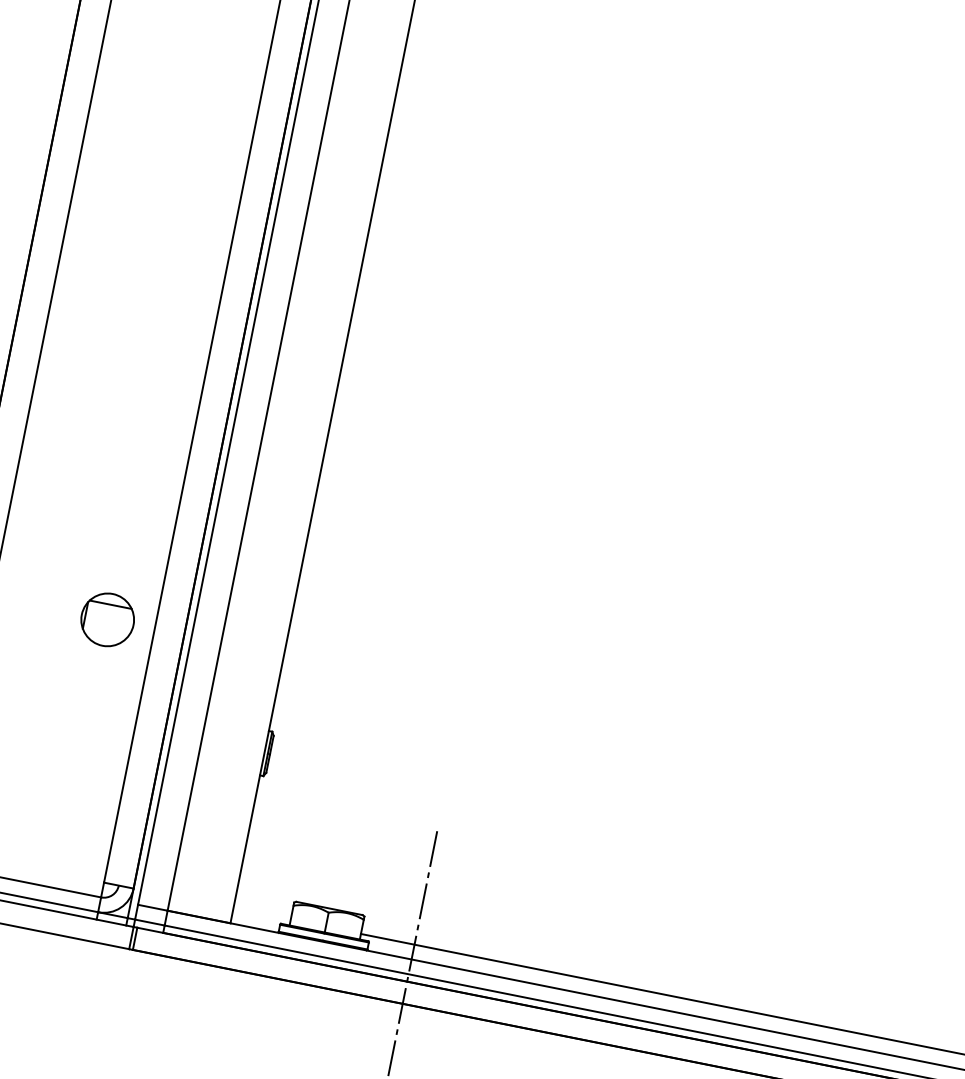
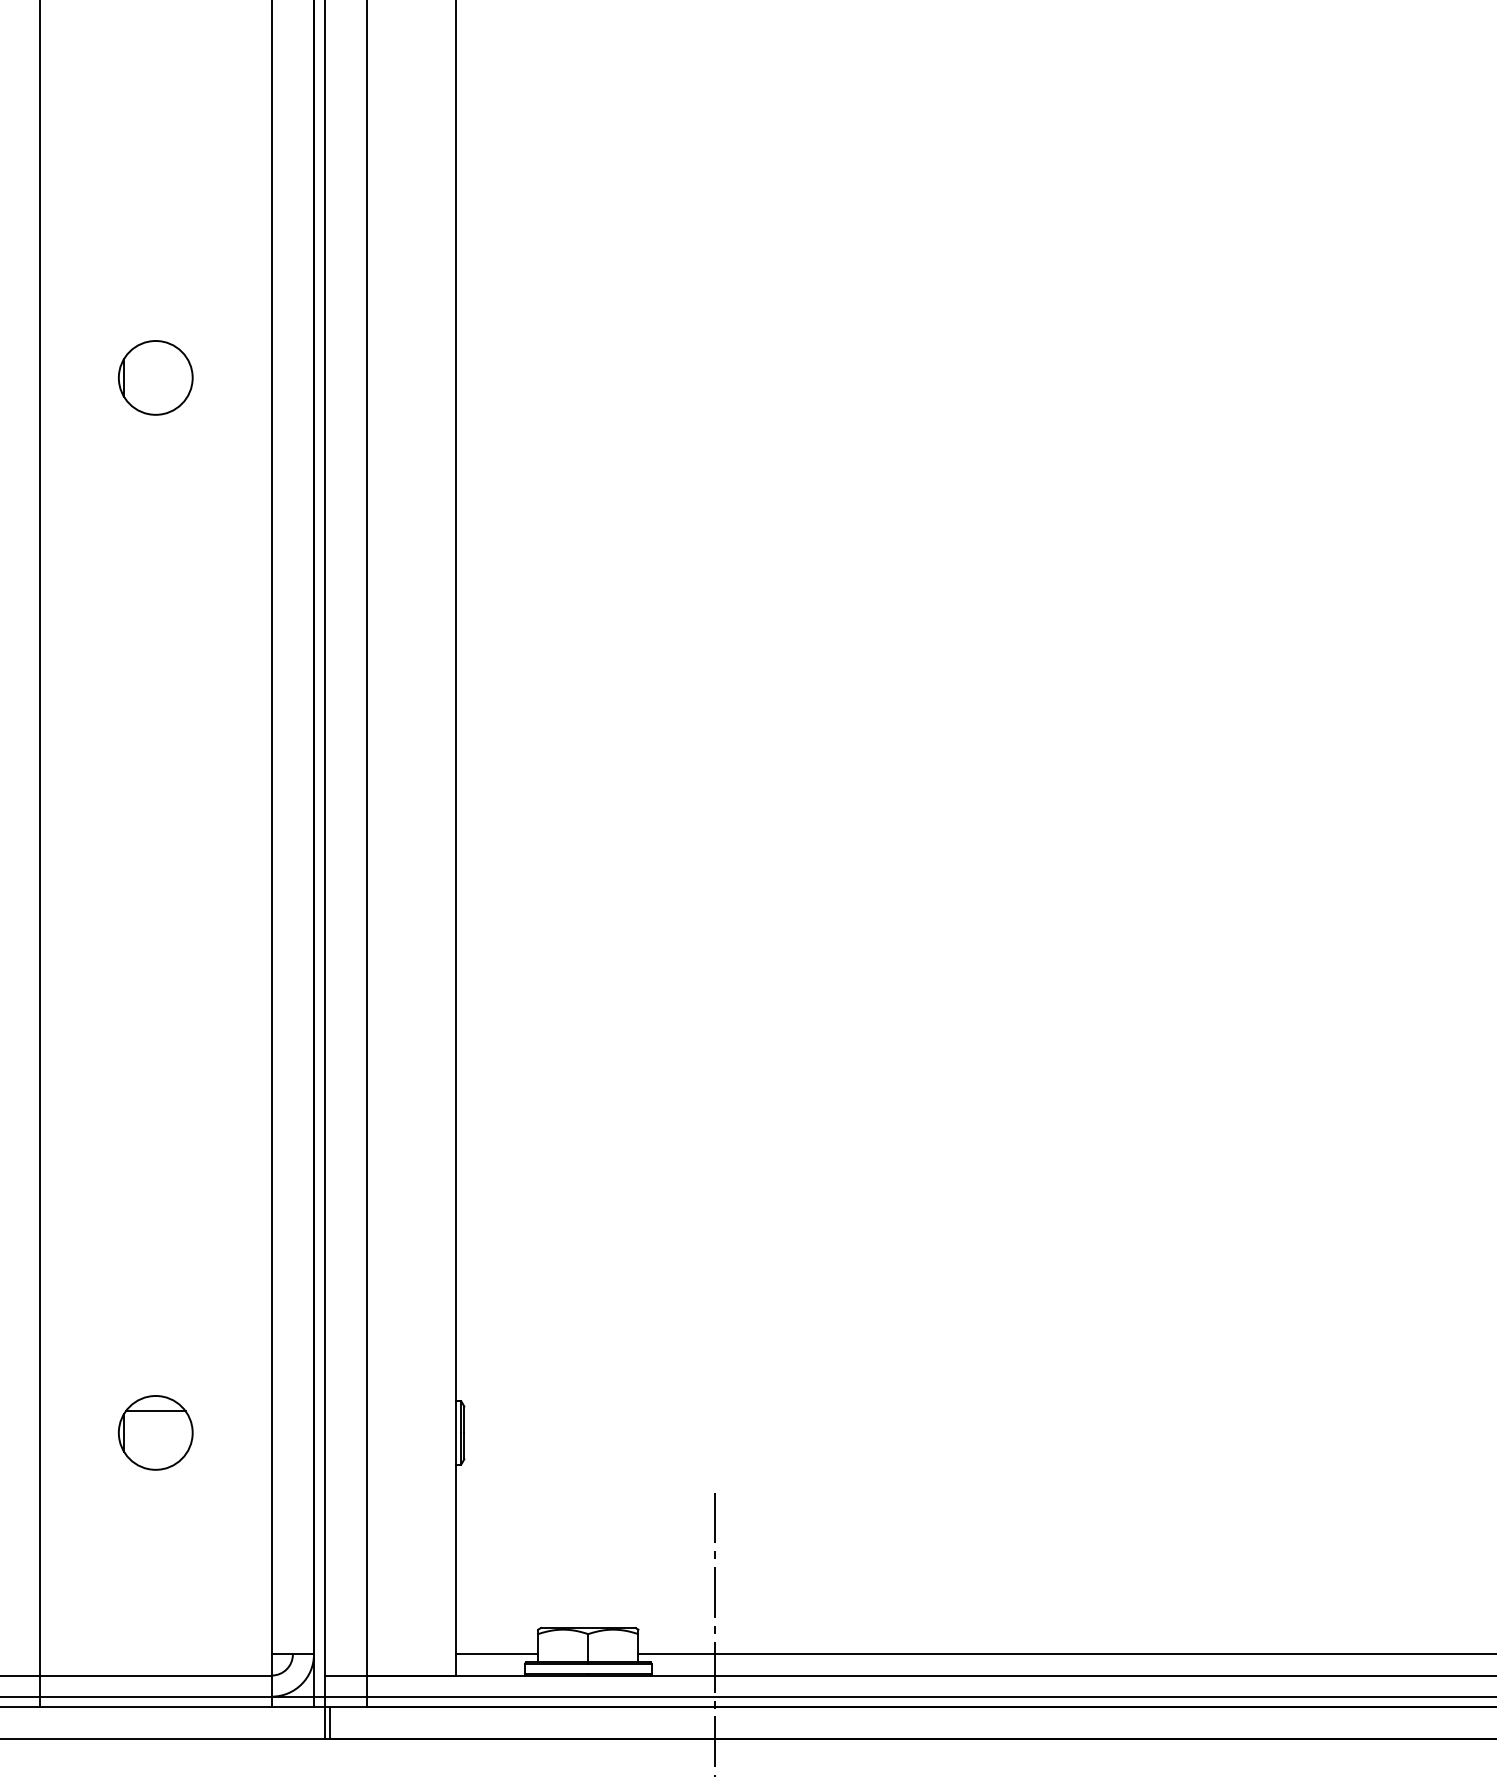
part: (107, 619) -> (155, 1432), moved
line: (262, 914) -> (497, 1654), added

